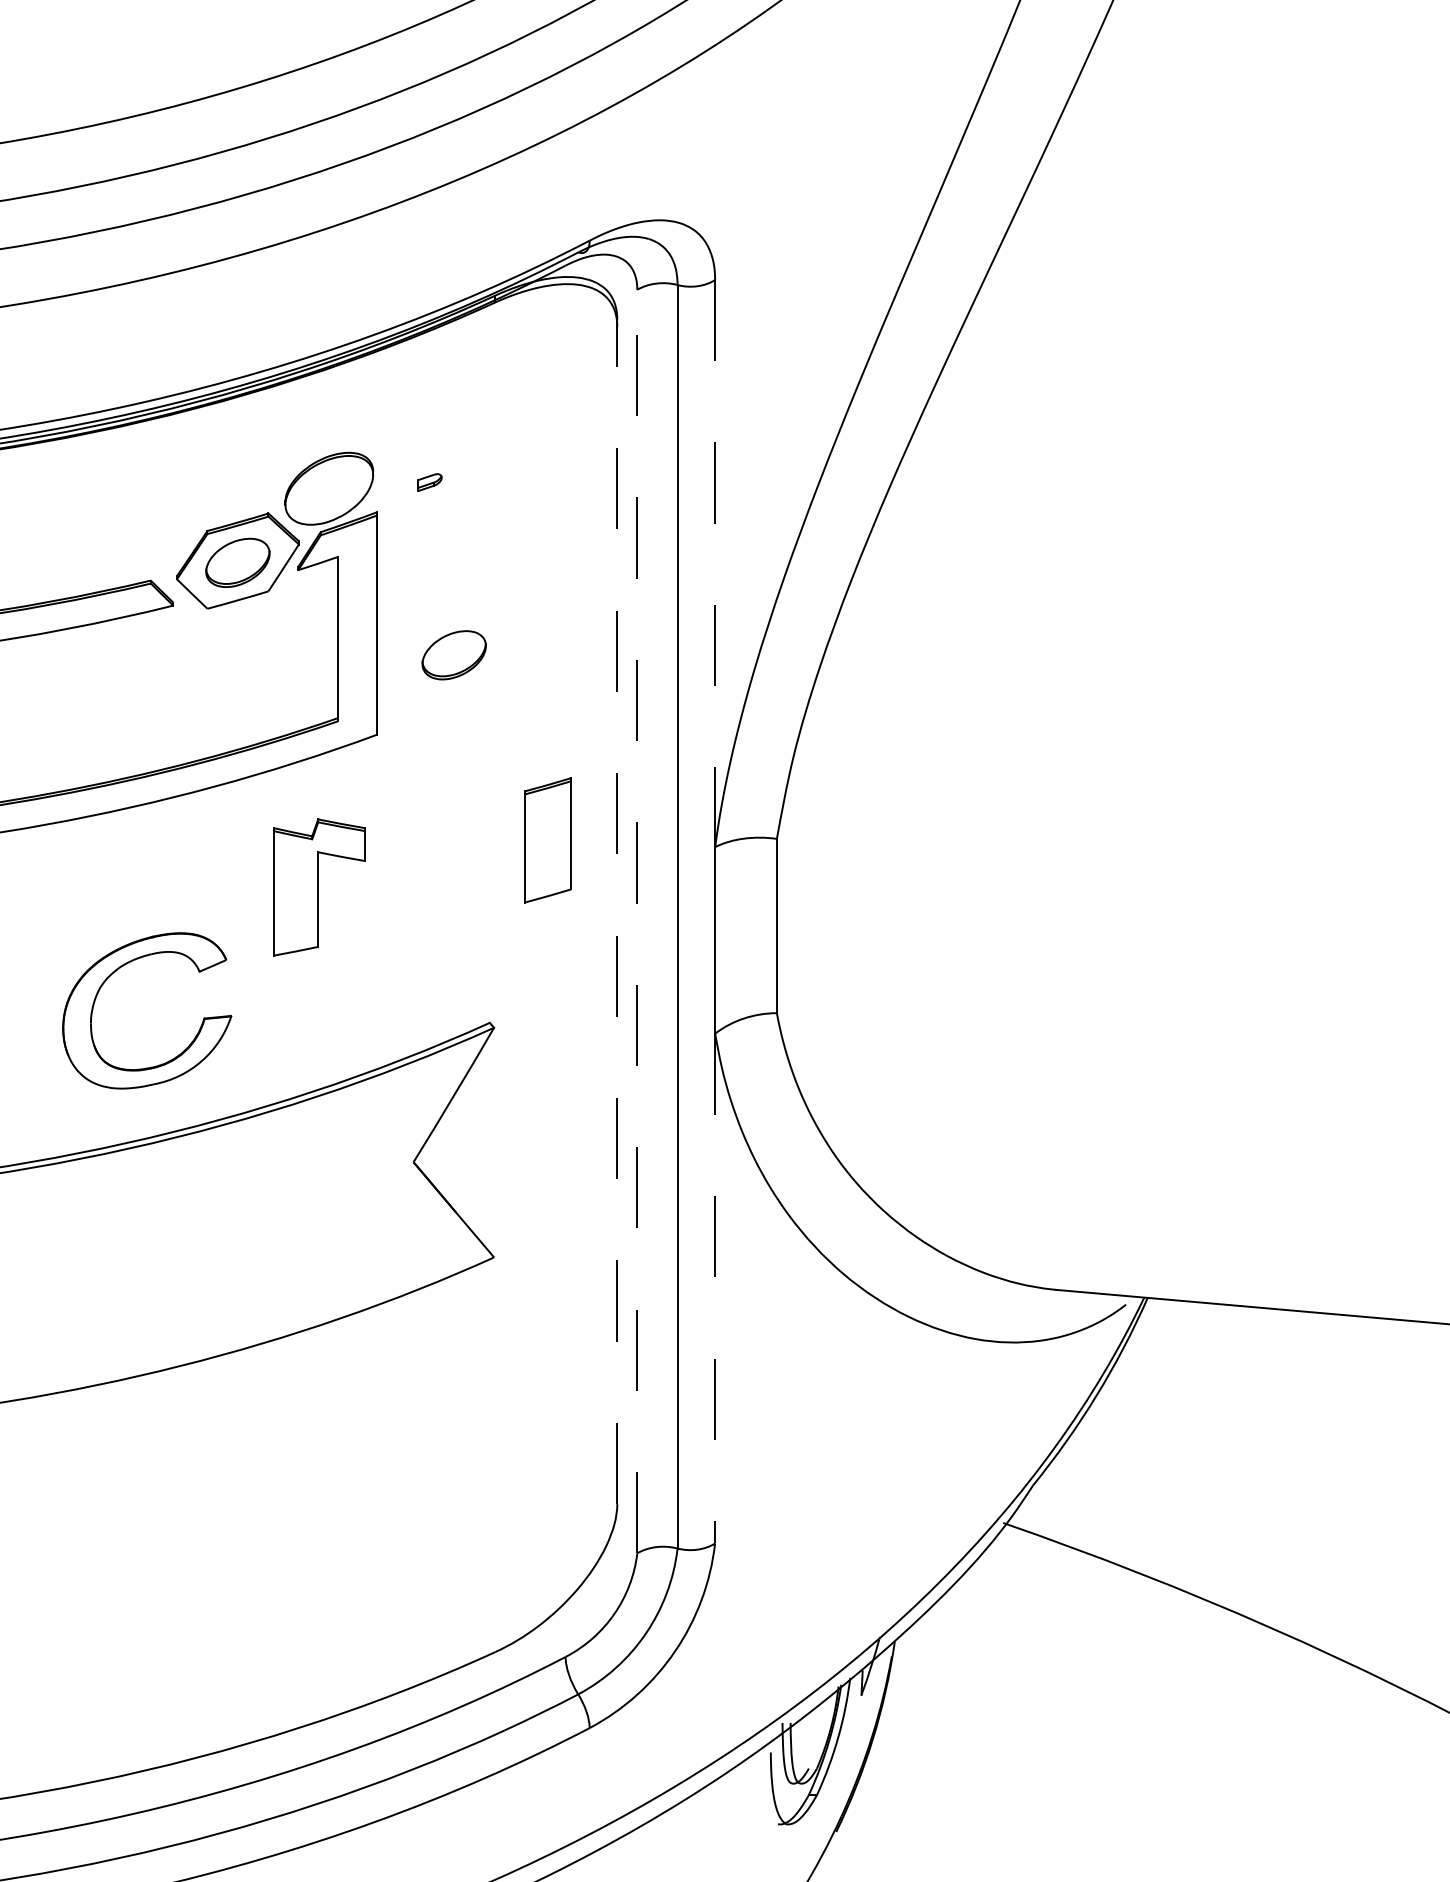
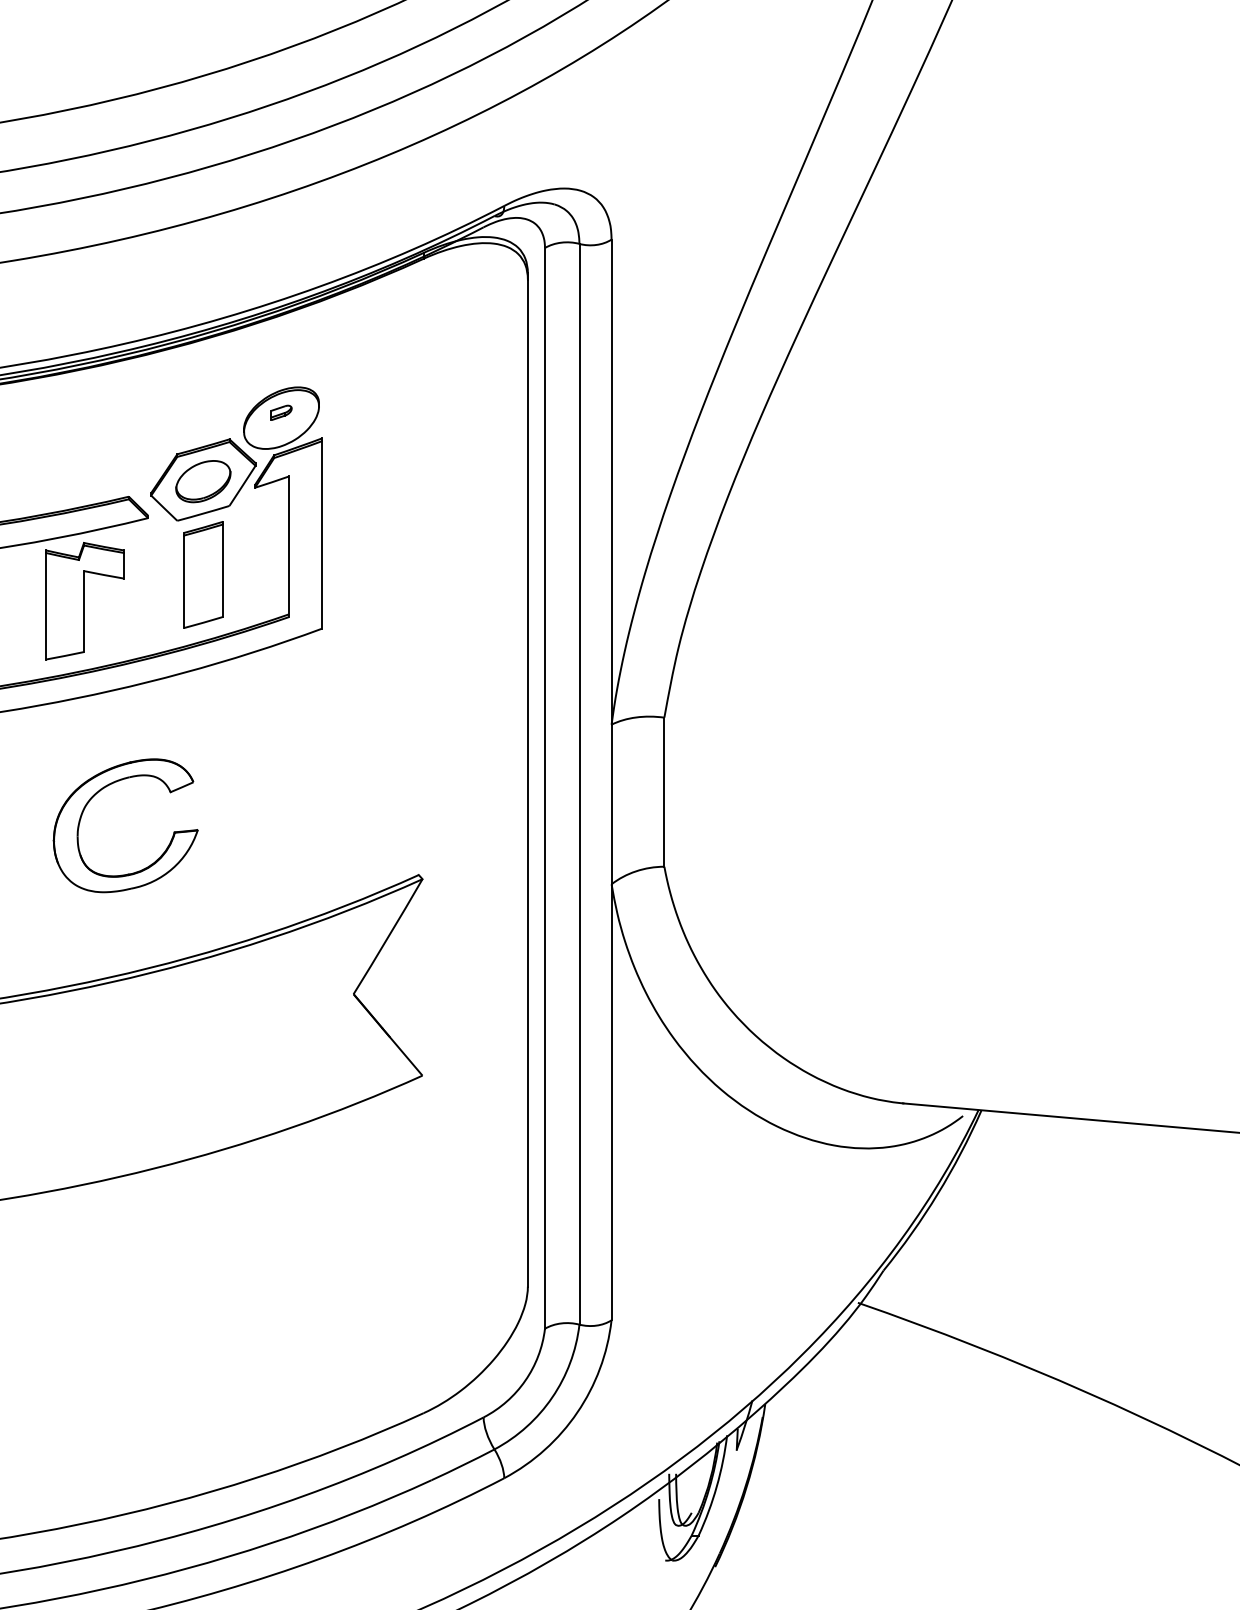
part: (429, 482) -> (281, 412), moved
line: (715, 563) -> (611, 482), dashed -> solid
part: (454, 655) -> (388, 560), removed
part: (547, 839) -> (203, 574), moved
part: (318, 887) -> (84, 601), moved
line: (616, 914) -> (527, 782), dashed -> solid
line: (636, 920) -> (544, 787), dashed -> solid
part: (116, 971) -> (99, 792), moved
line: (715, 1288) -> (611, 1102), dashed -> solid

